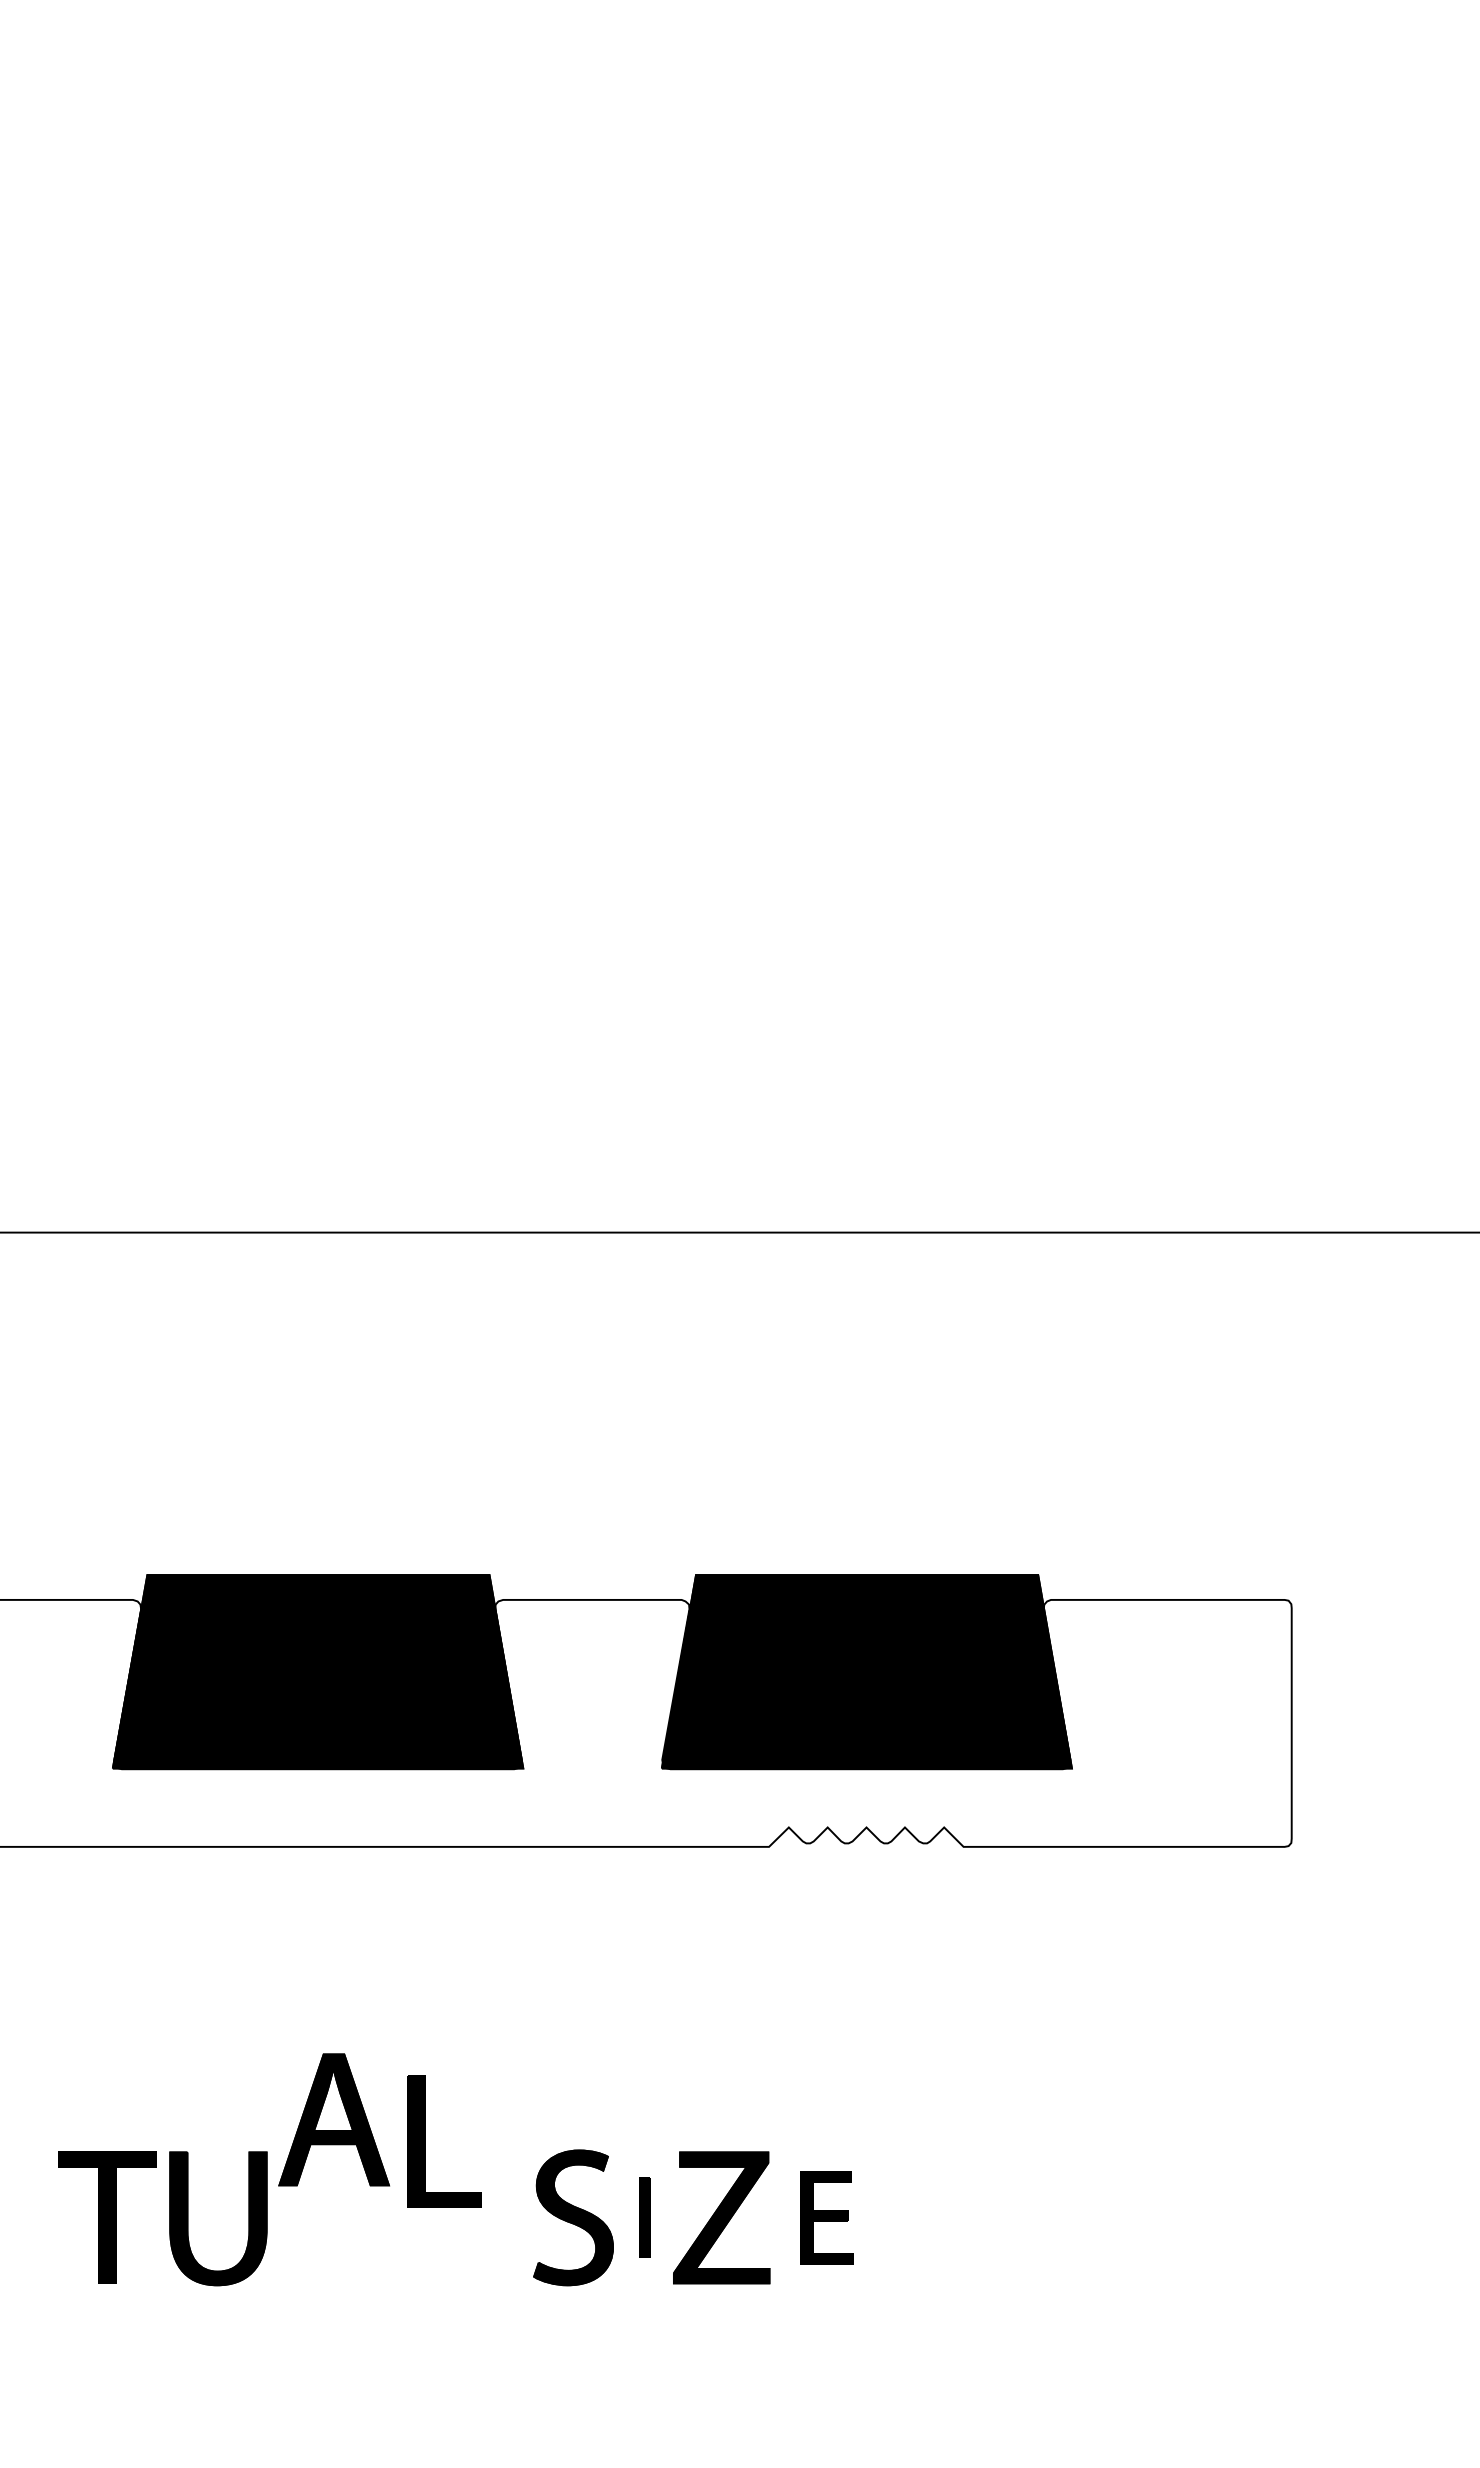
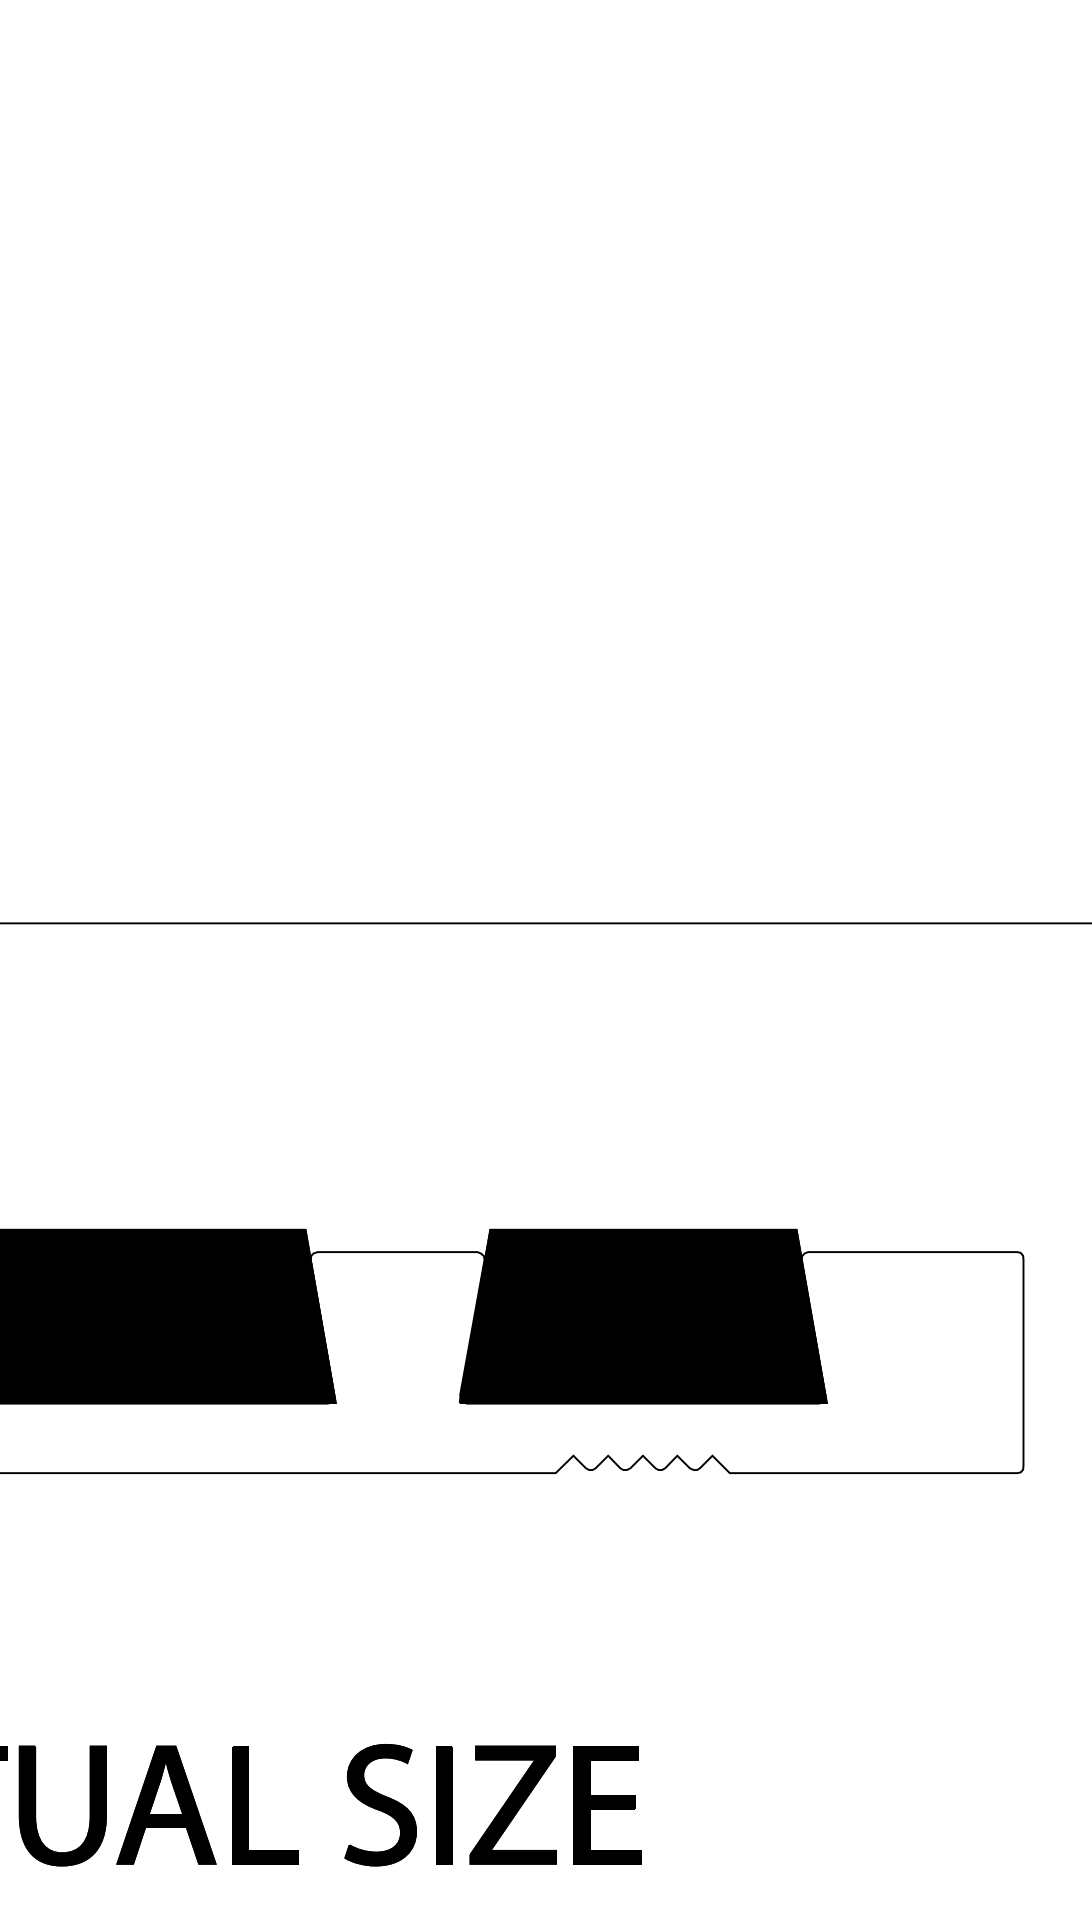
part: (334, 2119) -> (166, 1804), moved
part: (425, 2141) -> (248, 1804), moved
part: (644, 2217) -> (444, 1804), size x1.67
part: (826, 2217) -> (607, 1804), size x1.43

